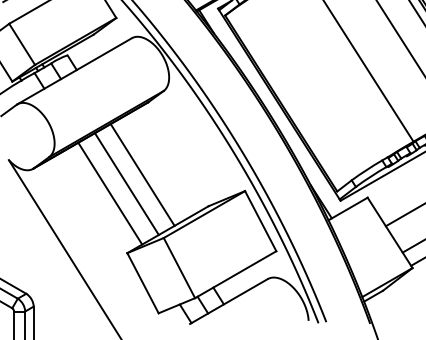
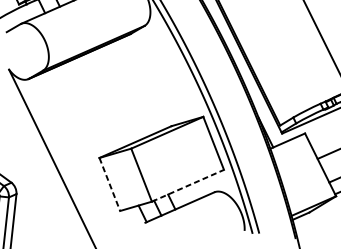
line: (142, 174) -> (119, 93), removed
line: (126, 183) -> (105, 99), removed
line: (110, 193) -> (90, 106), removed
line: (235, 274) -> (187, 185), solid -> dashed
line: (143, 283) -> (110, 184), solid -> dashed

